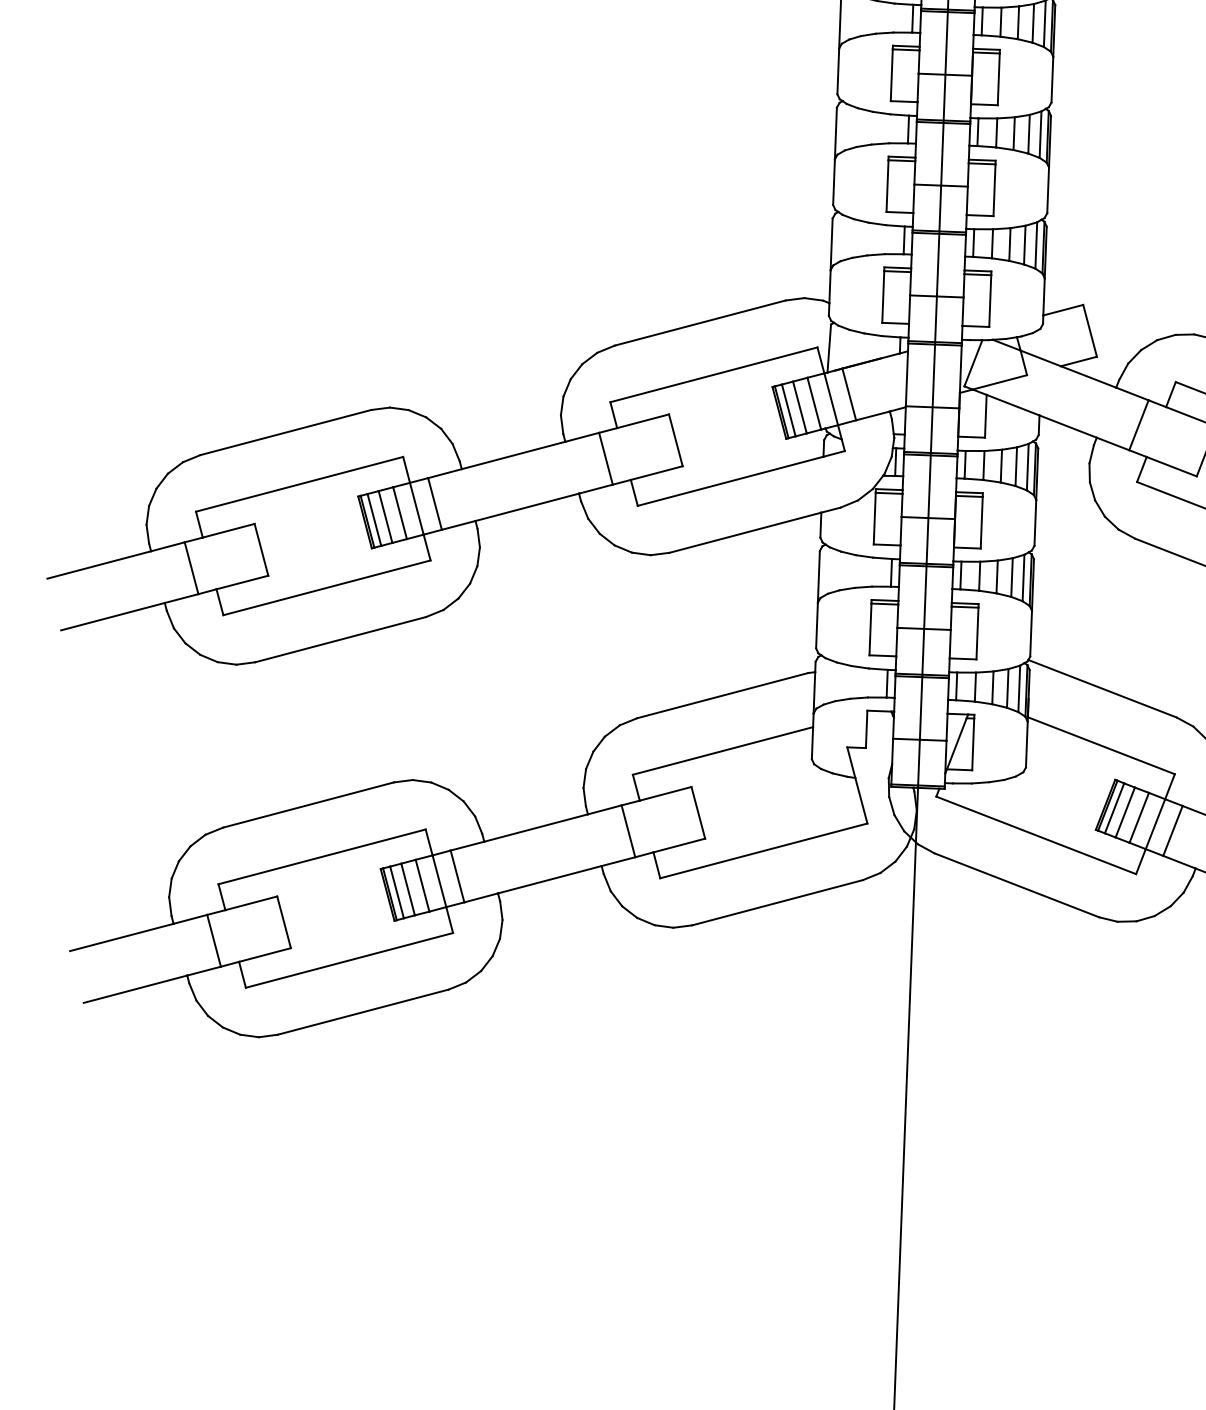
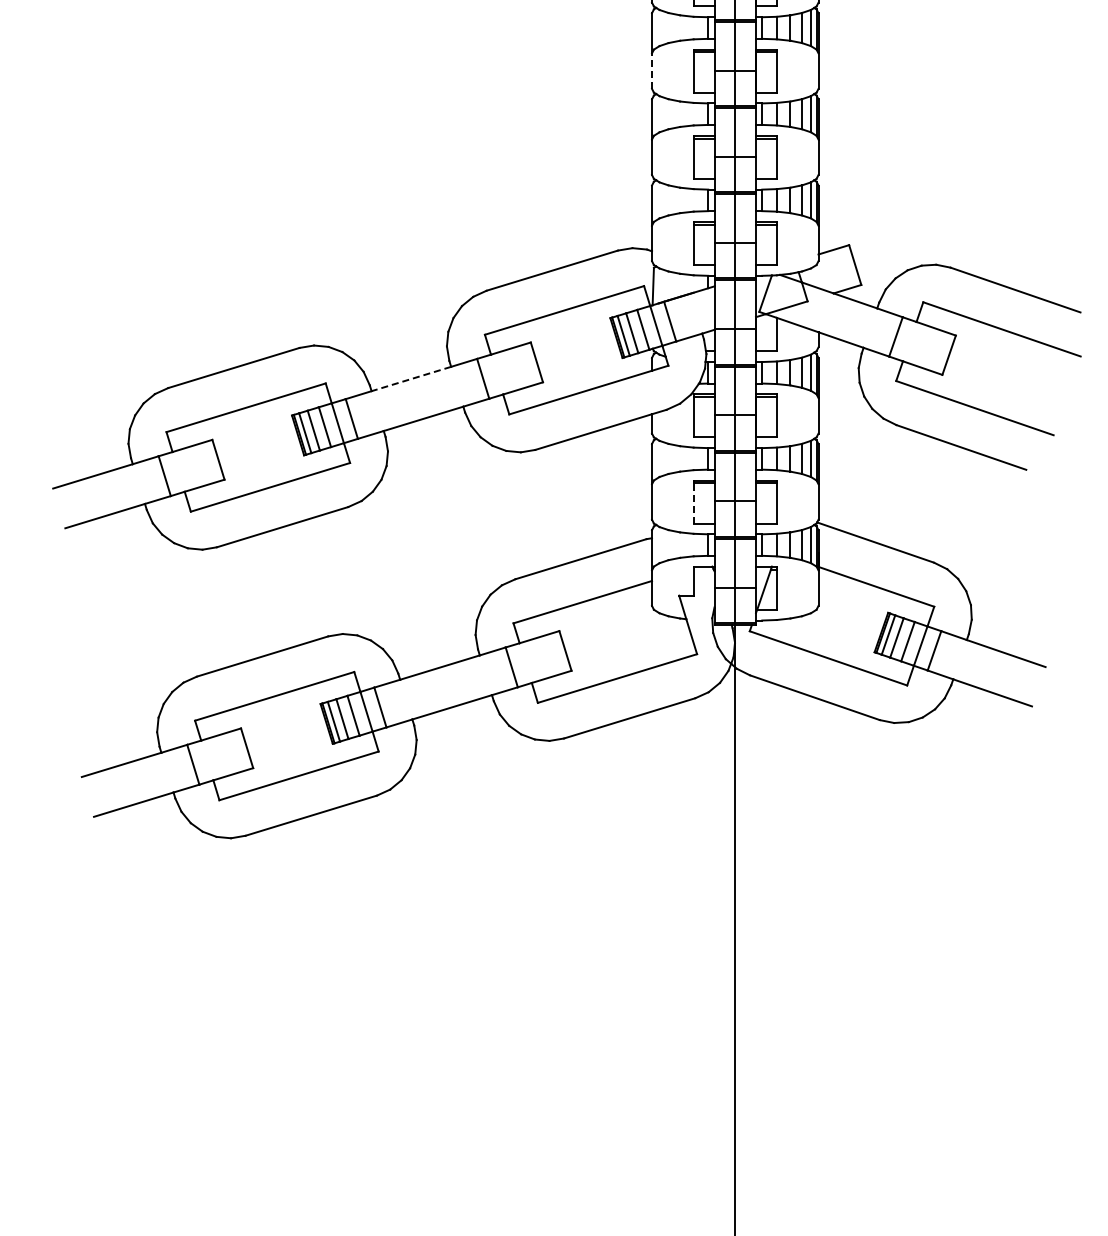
line: (838, 71) -> (652, 71), solid -> dashed
line: (513, 456) -> (411, 379), solid -> dashed
line: (870, 628) -> (693, 502), solid -> dashed

